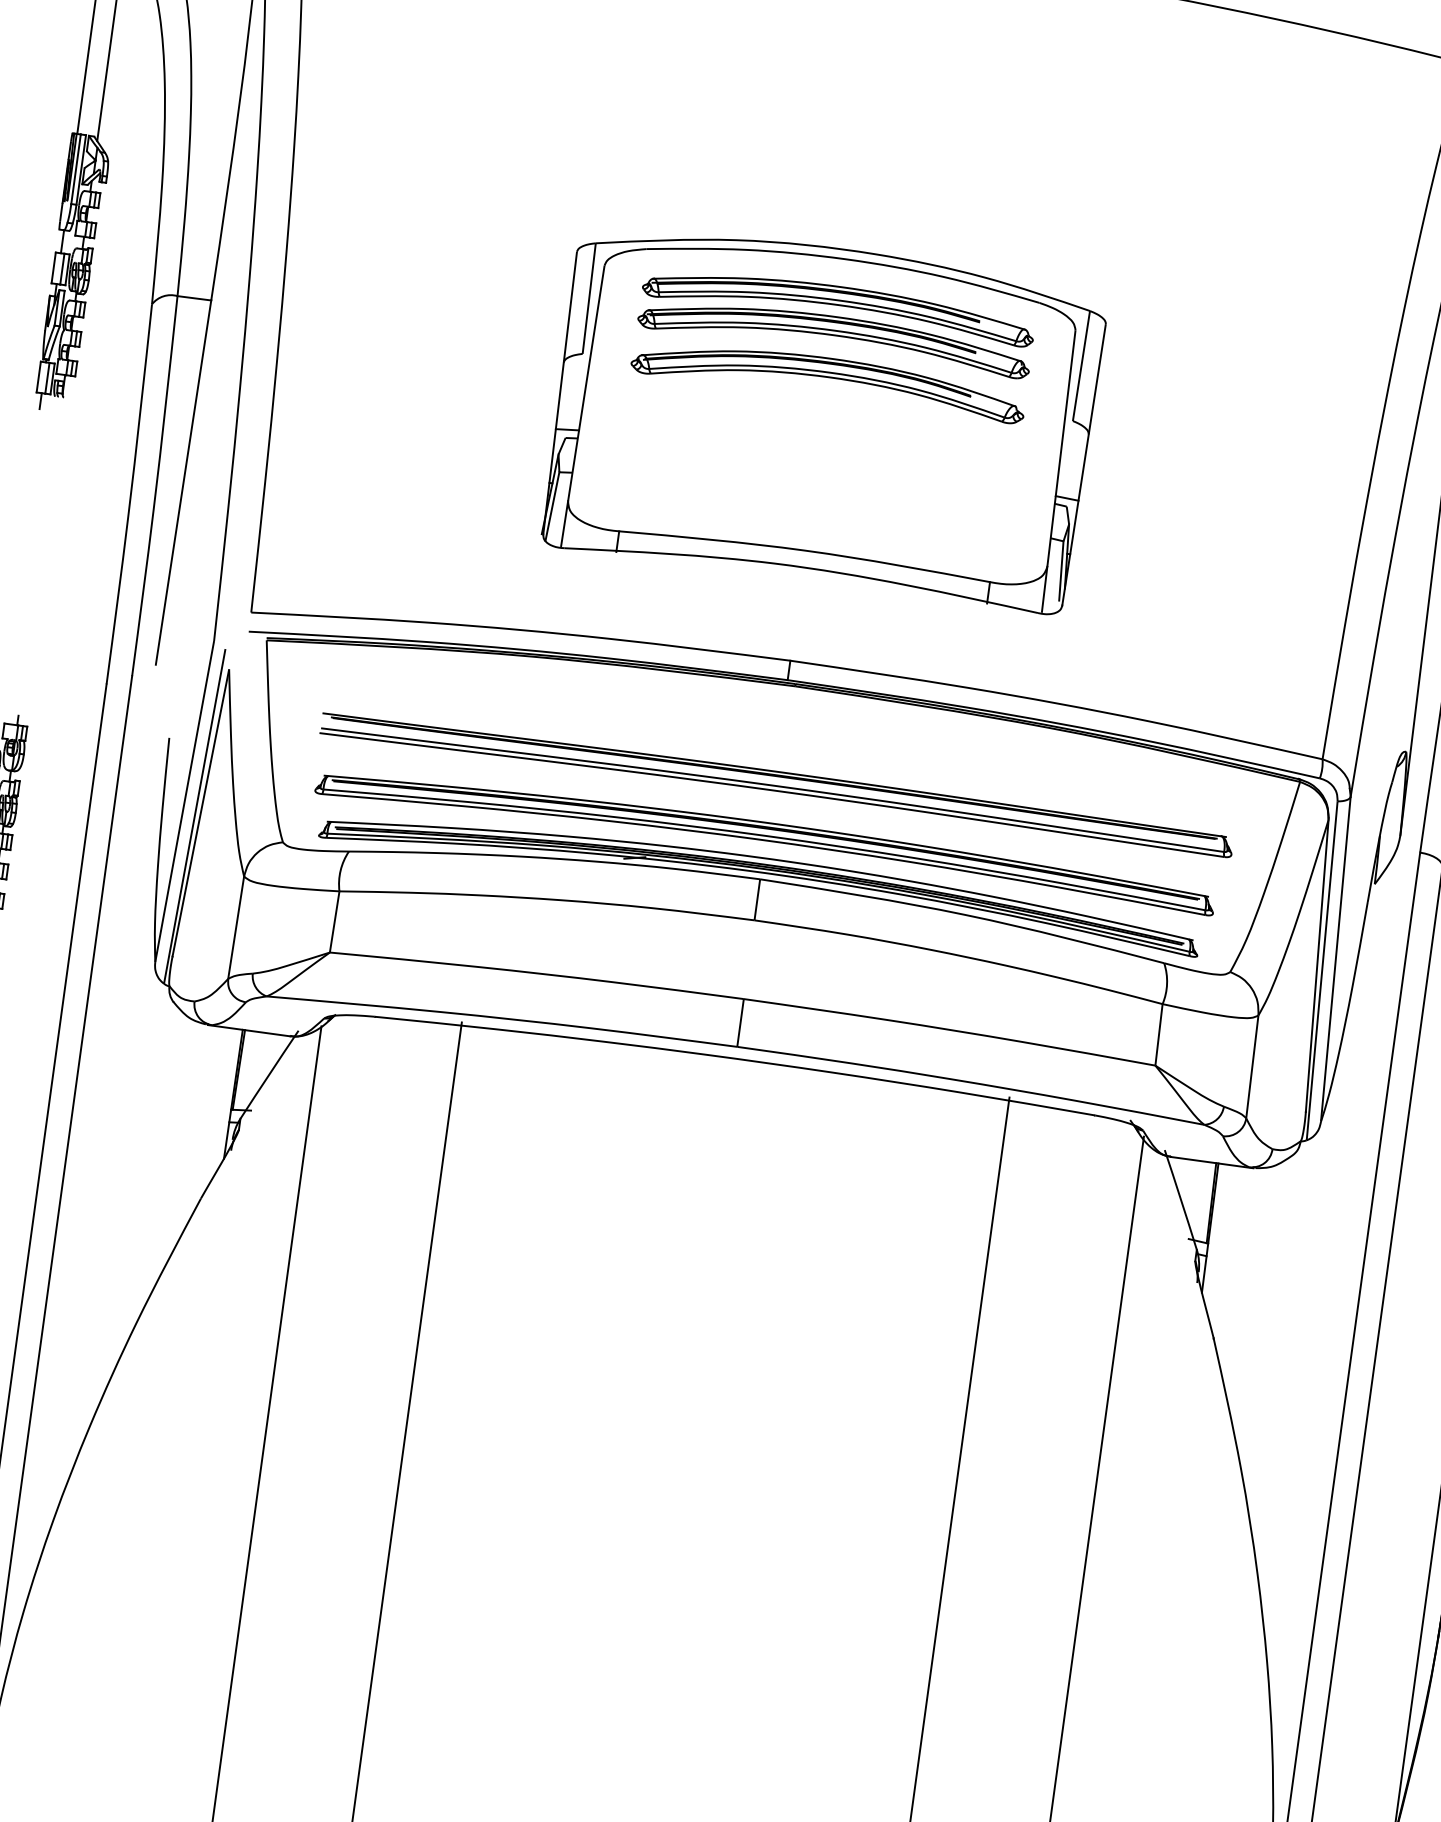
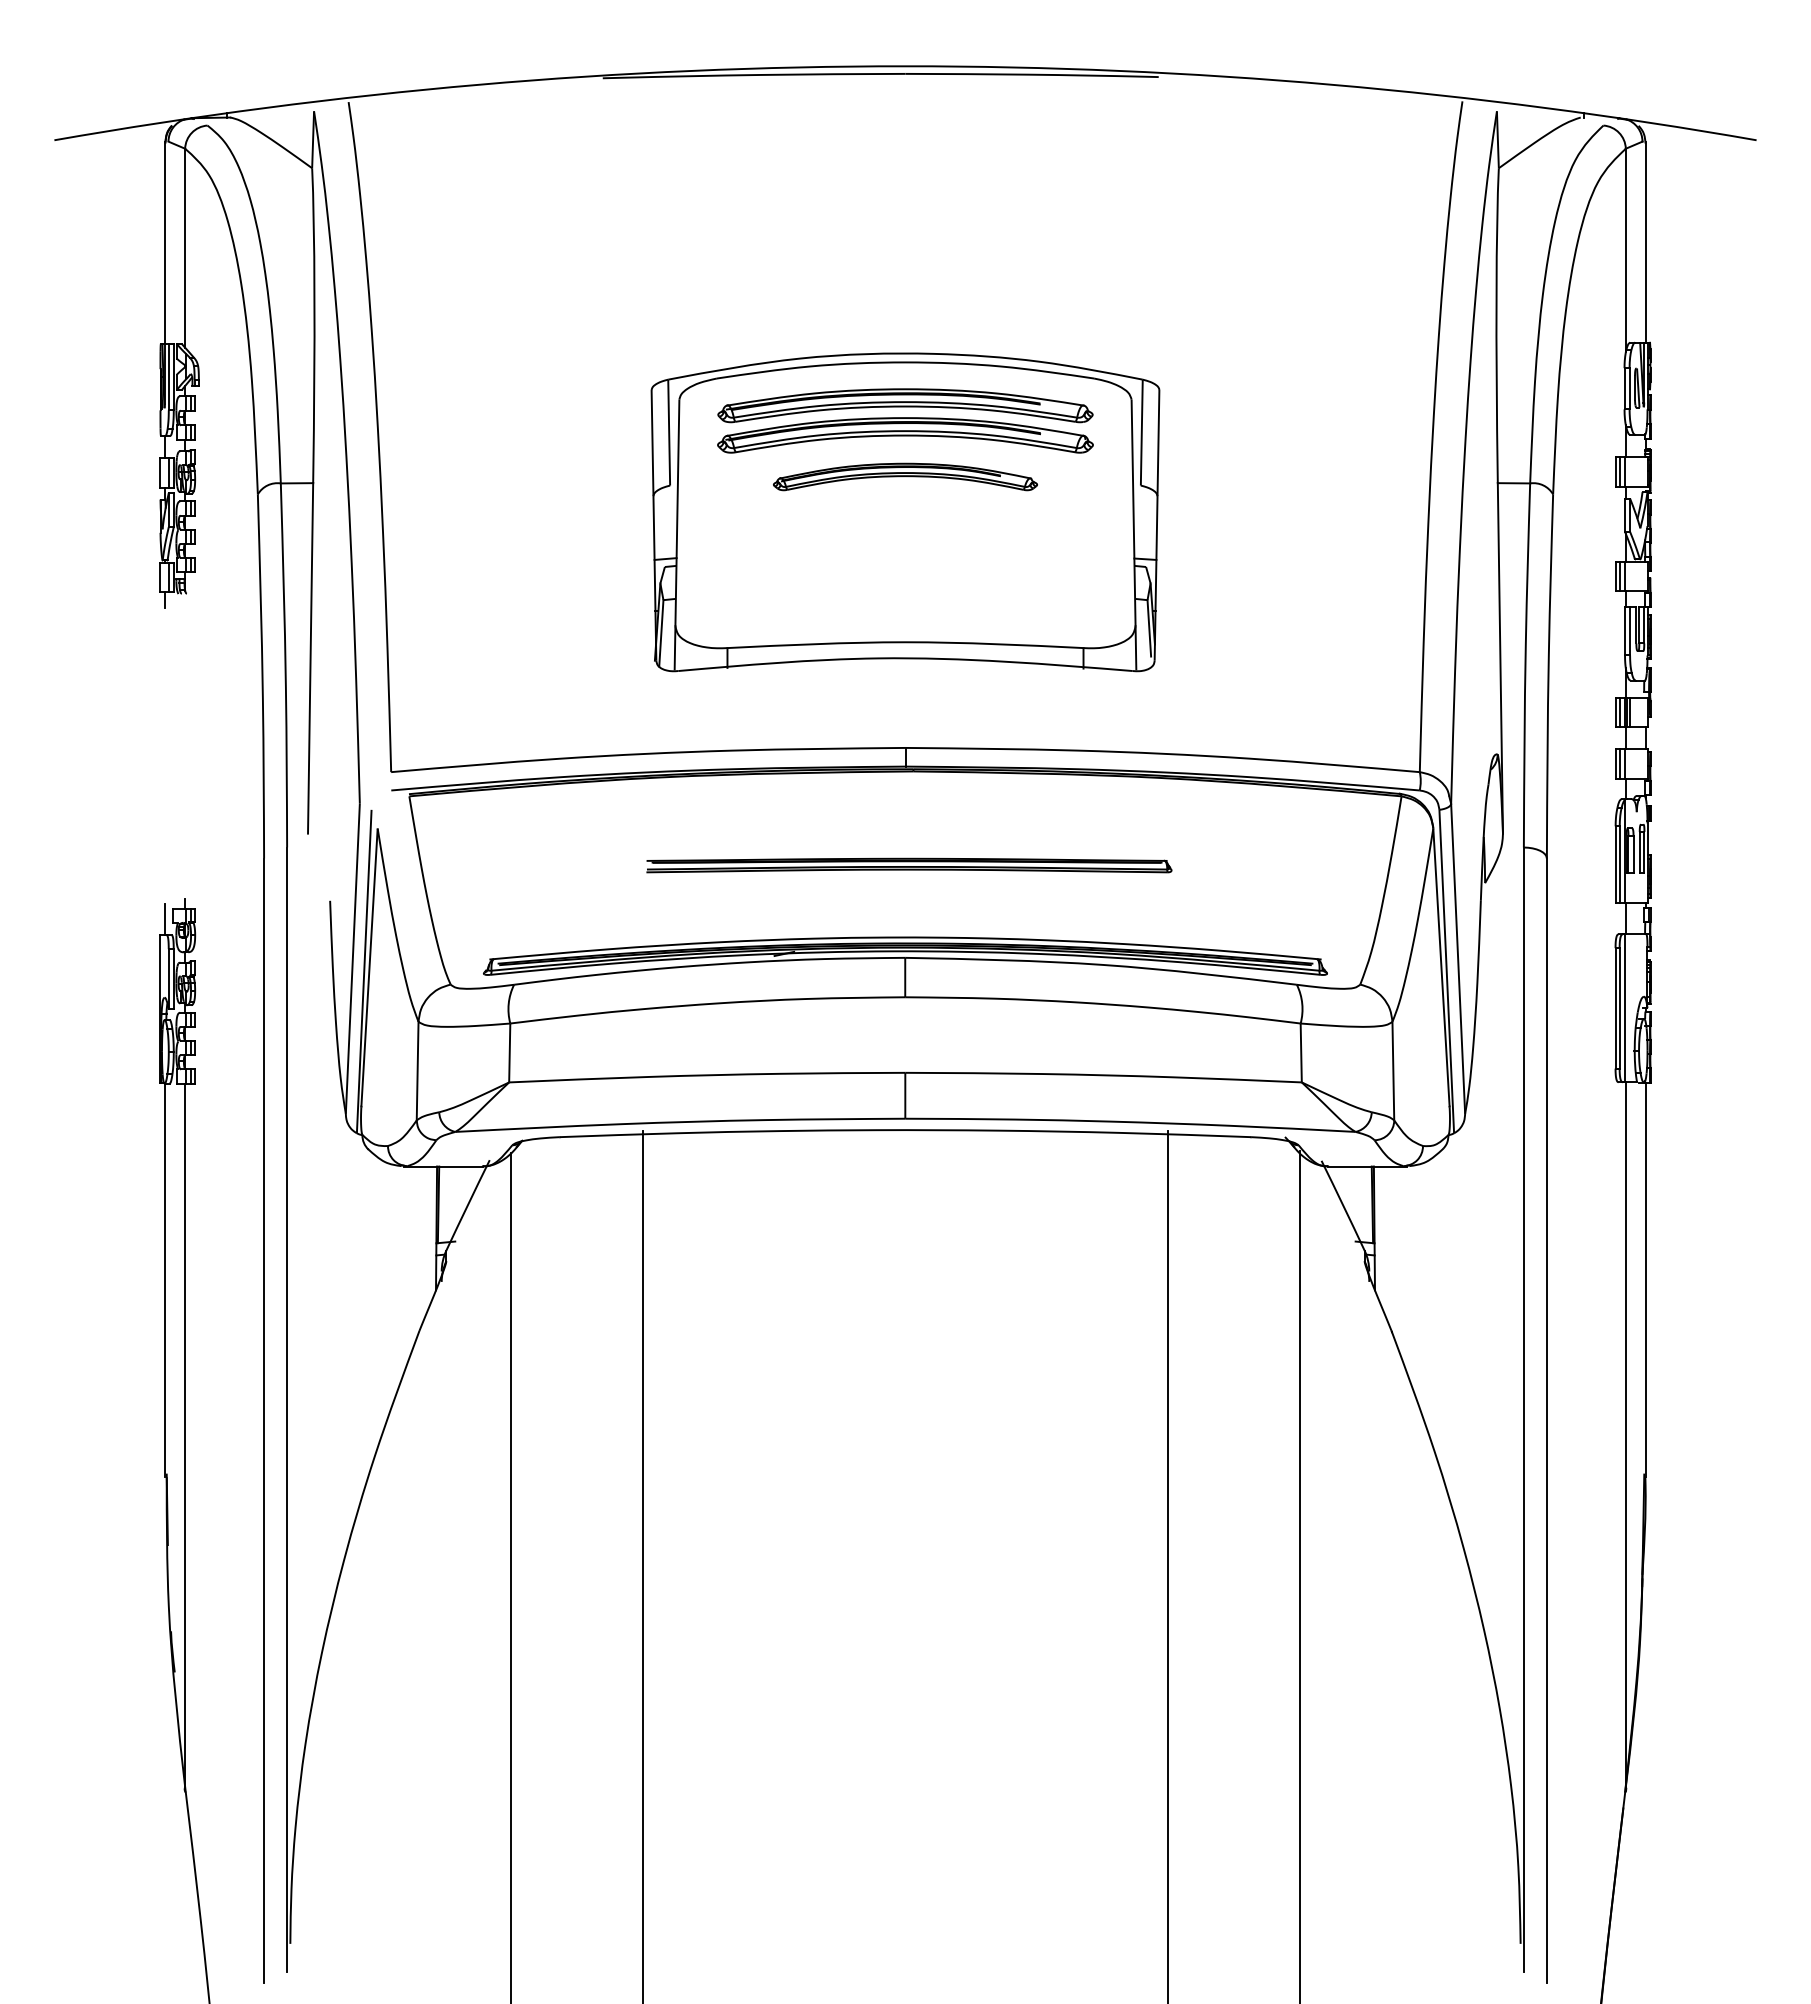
part: (829, 378) -> (905, 476), size x0.7
part: (777, 783) -> (909, 865), size x0.6
part: (766, 838) -> (905, 918), removed

